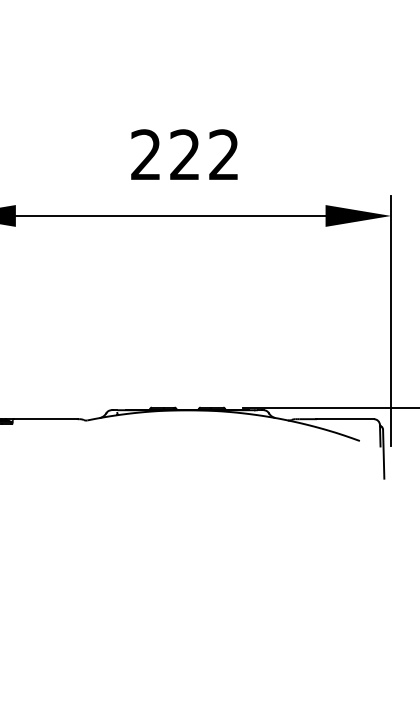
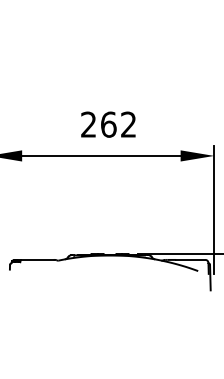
text: (184, 154) -> (108, 124), 222 -> 262

